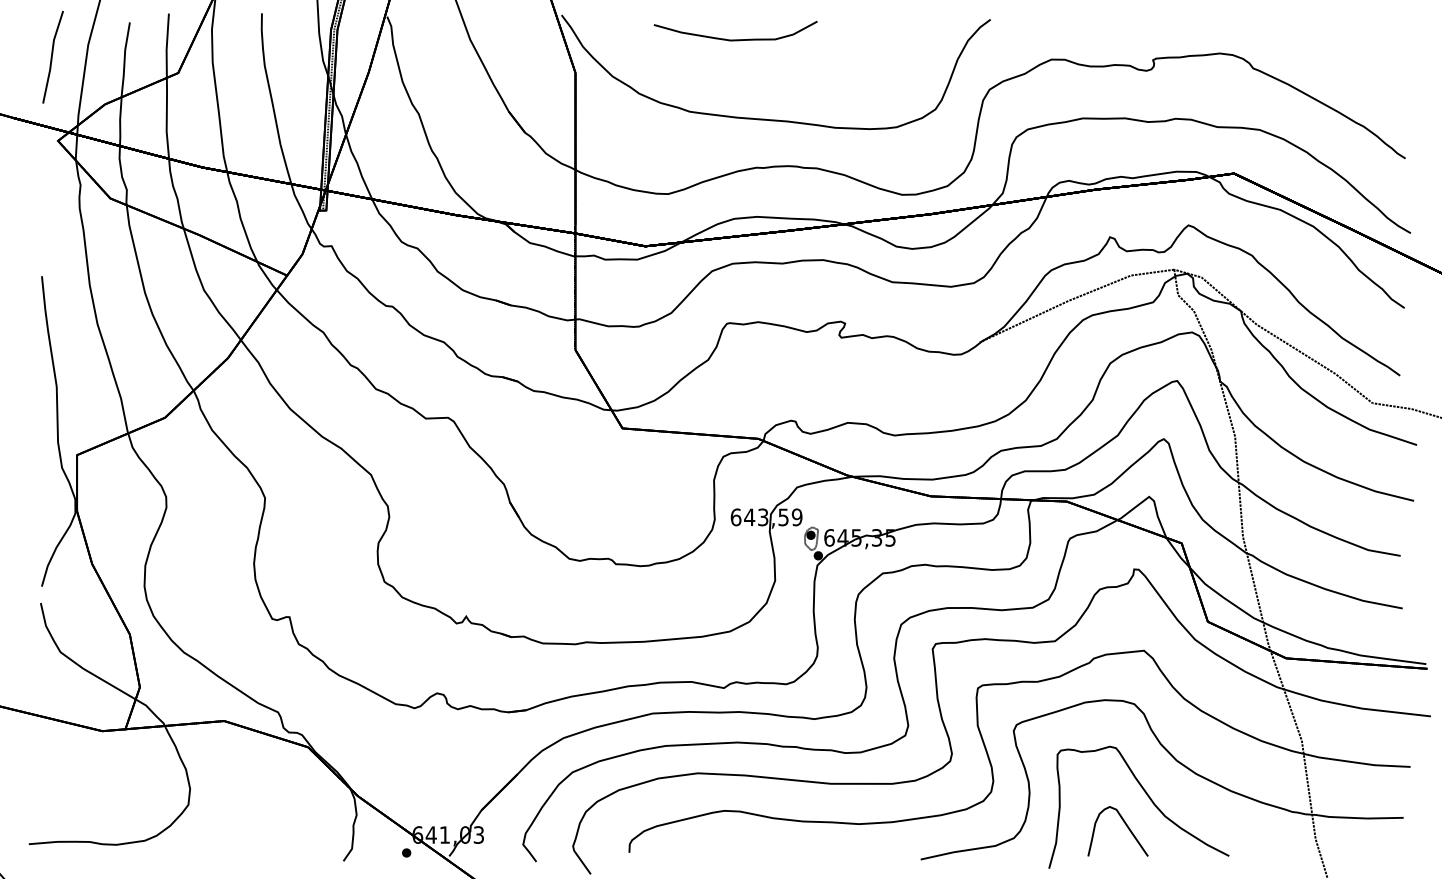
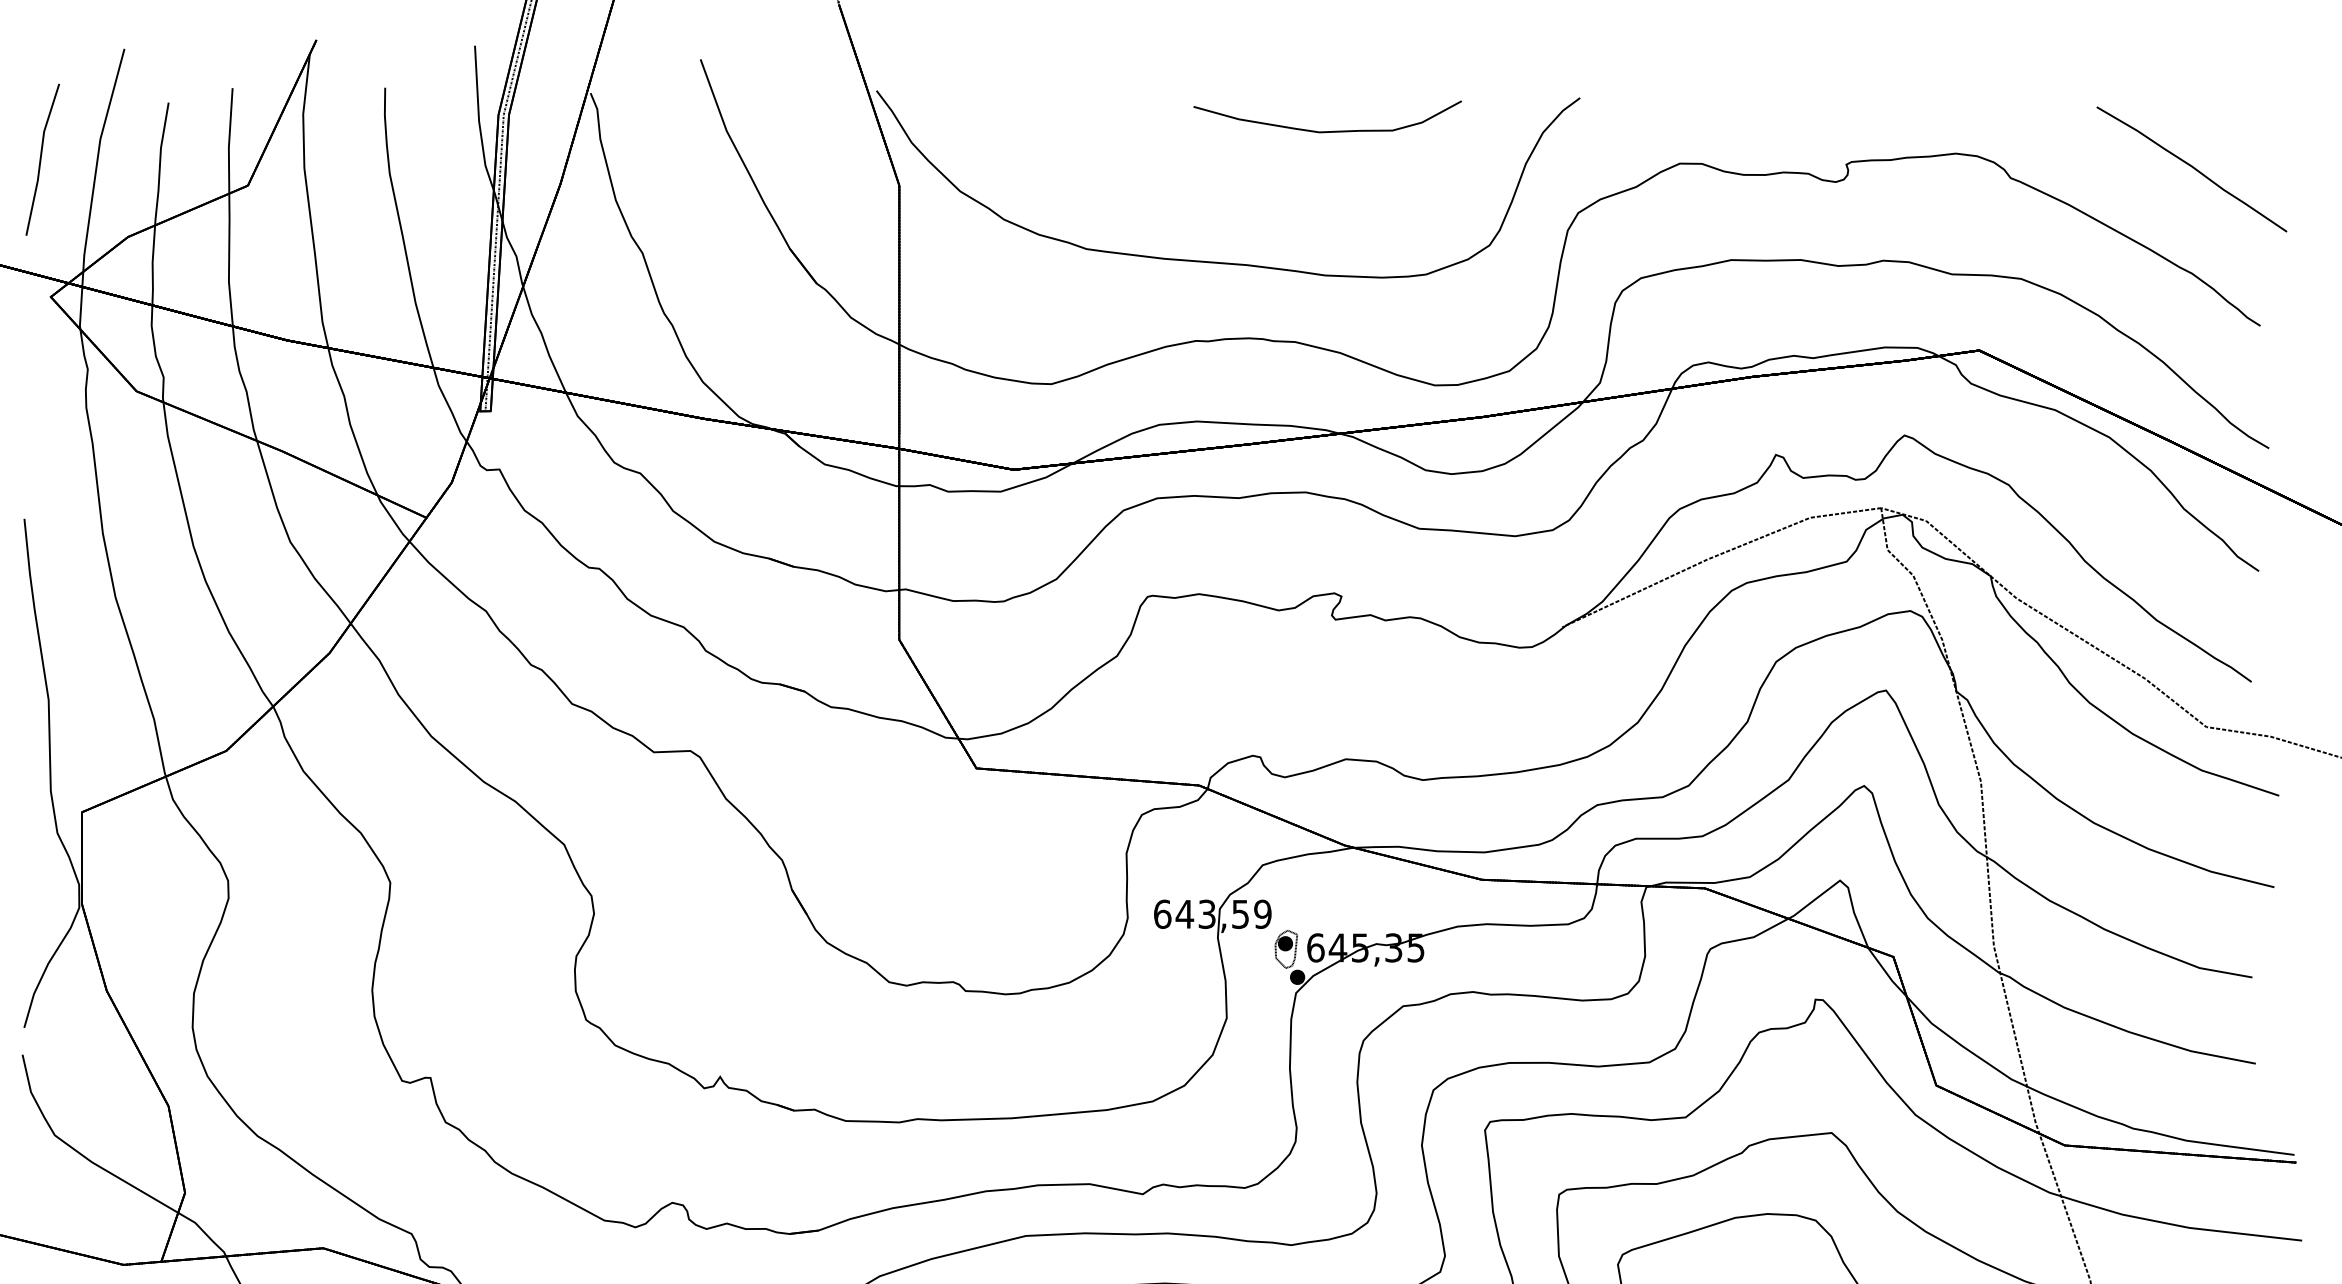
curve: (735, 39) -> (1327, 130), moved
curve: (1363, 62) -> (2191, 168), added

